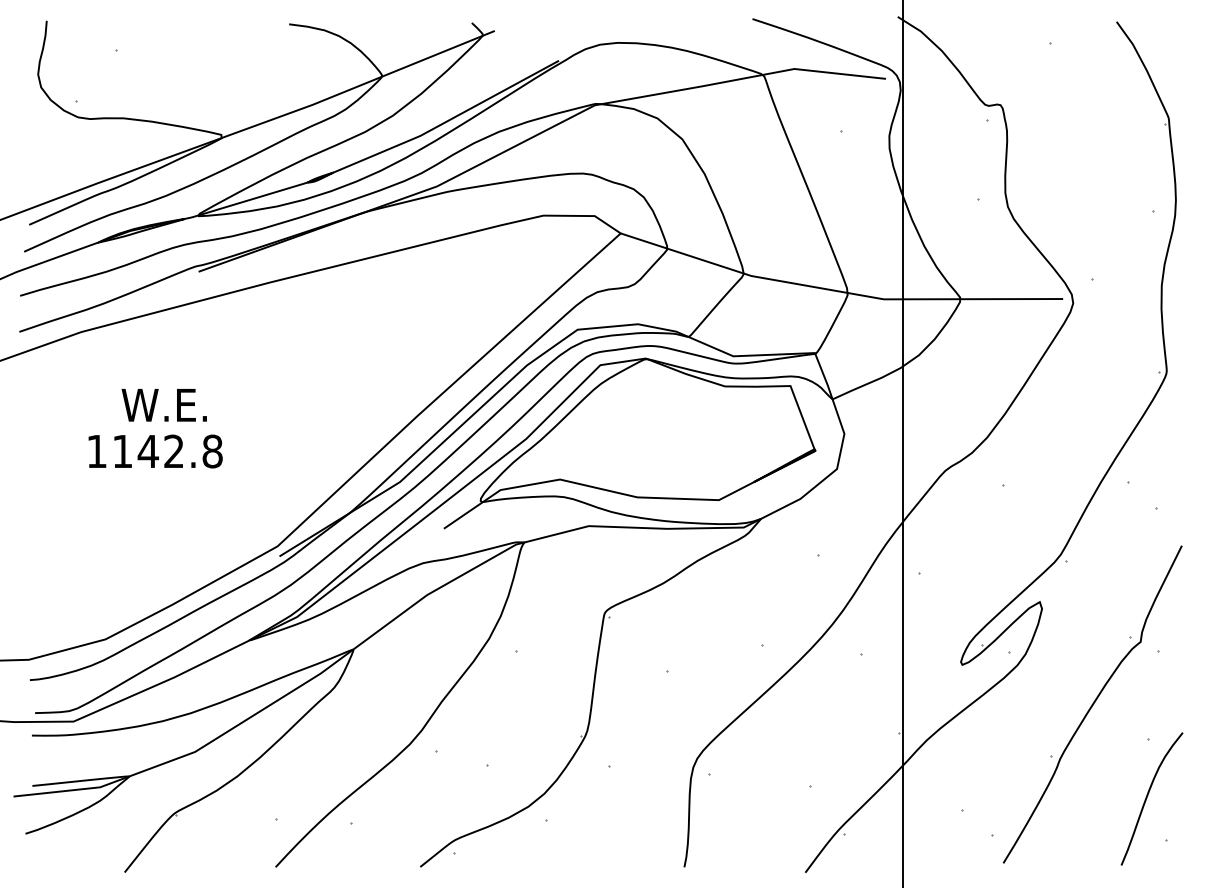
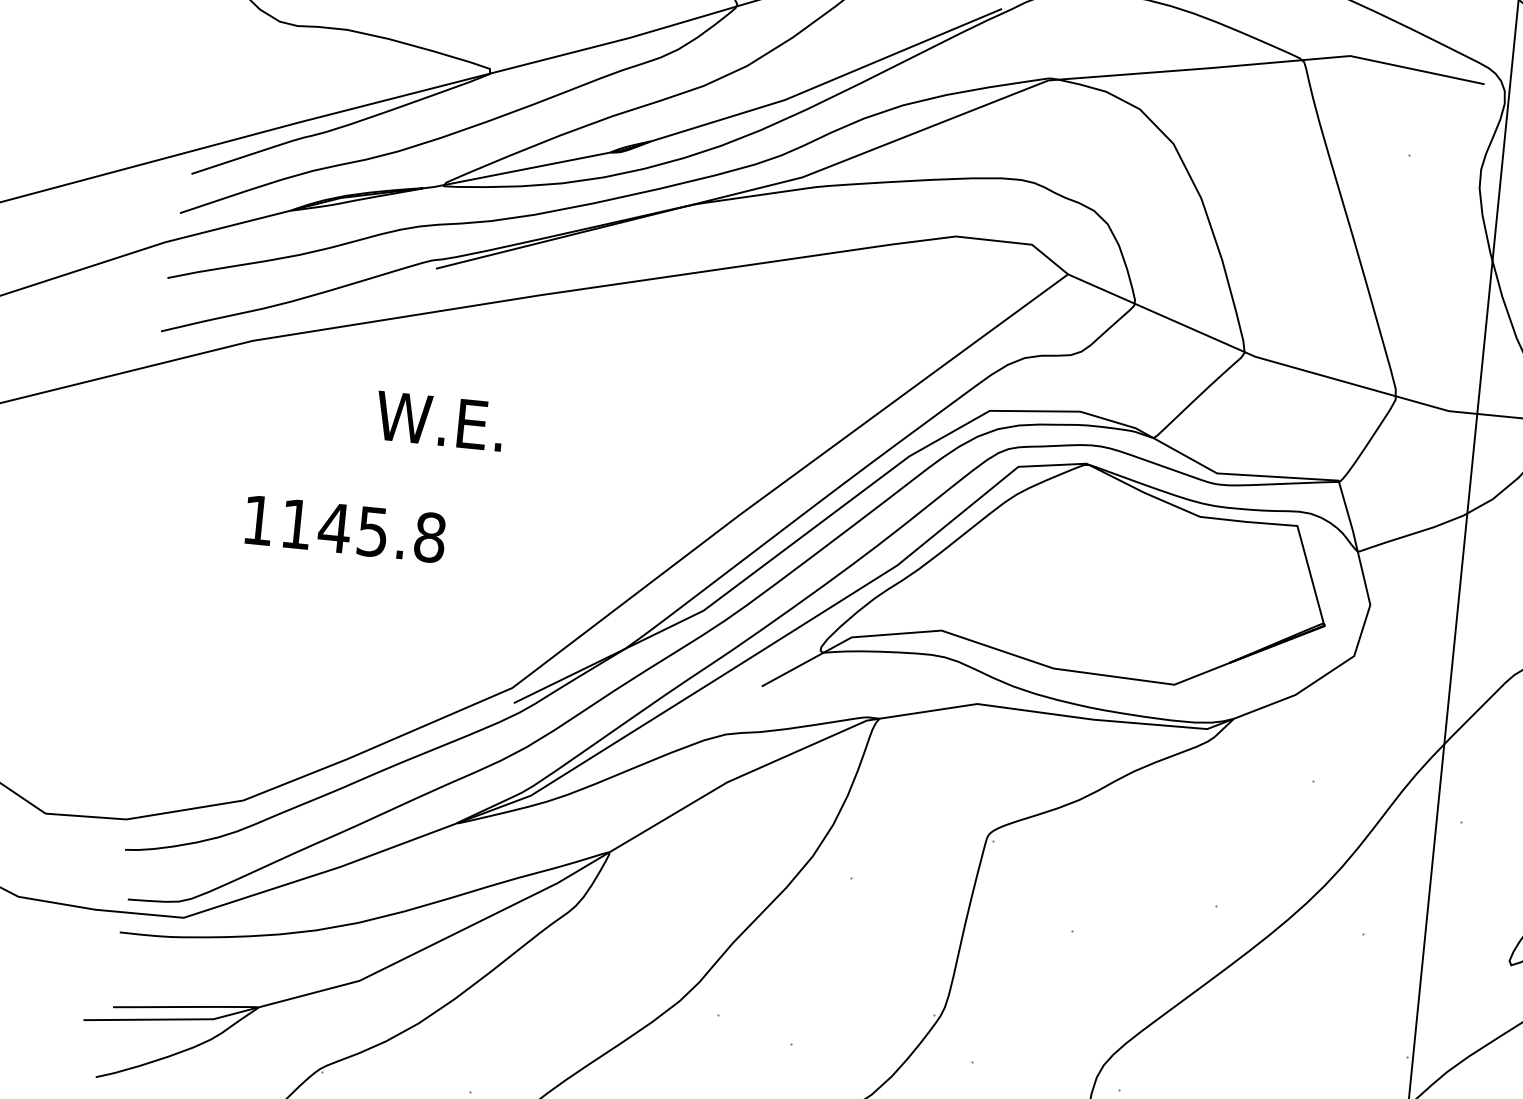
text: (163, 405) -> (438, 421), moved
text: (173, 451) -> (371, 531), 1142.8 -> 1145.8

